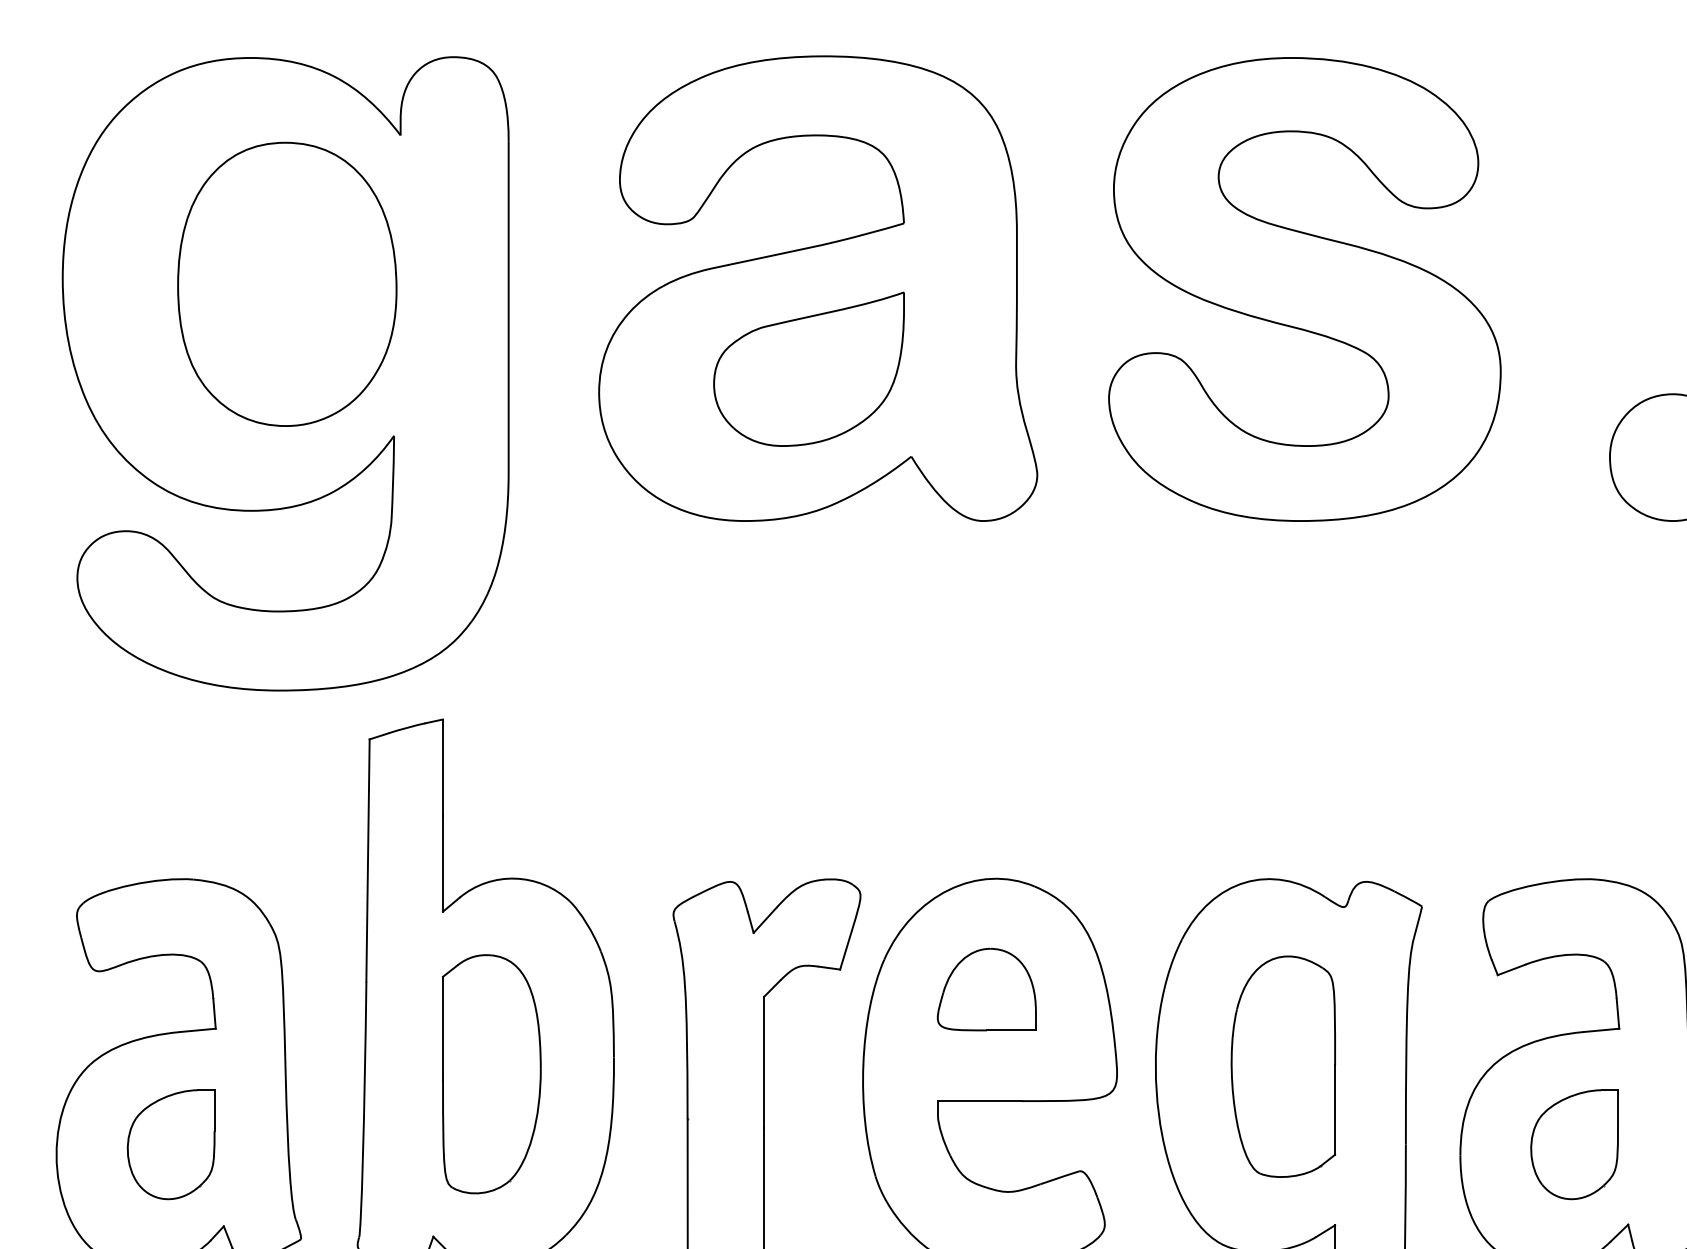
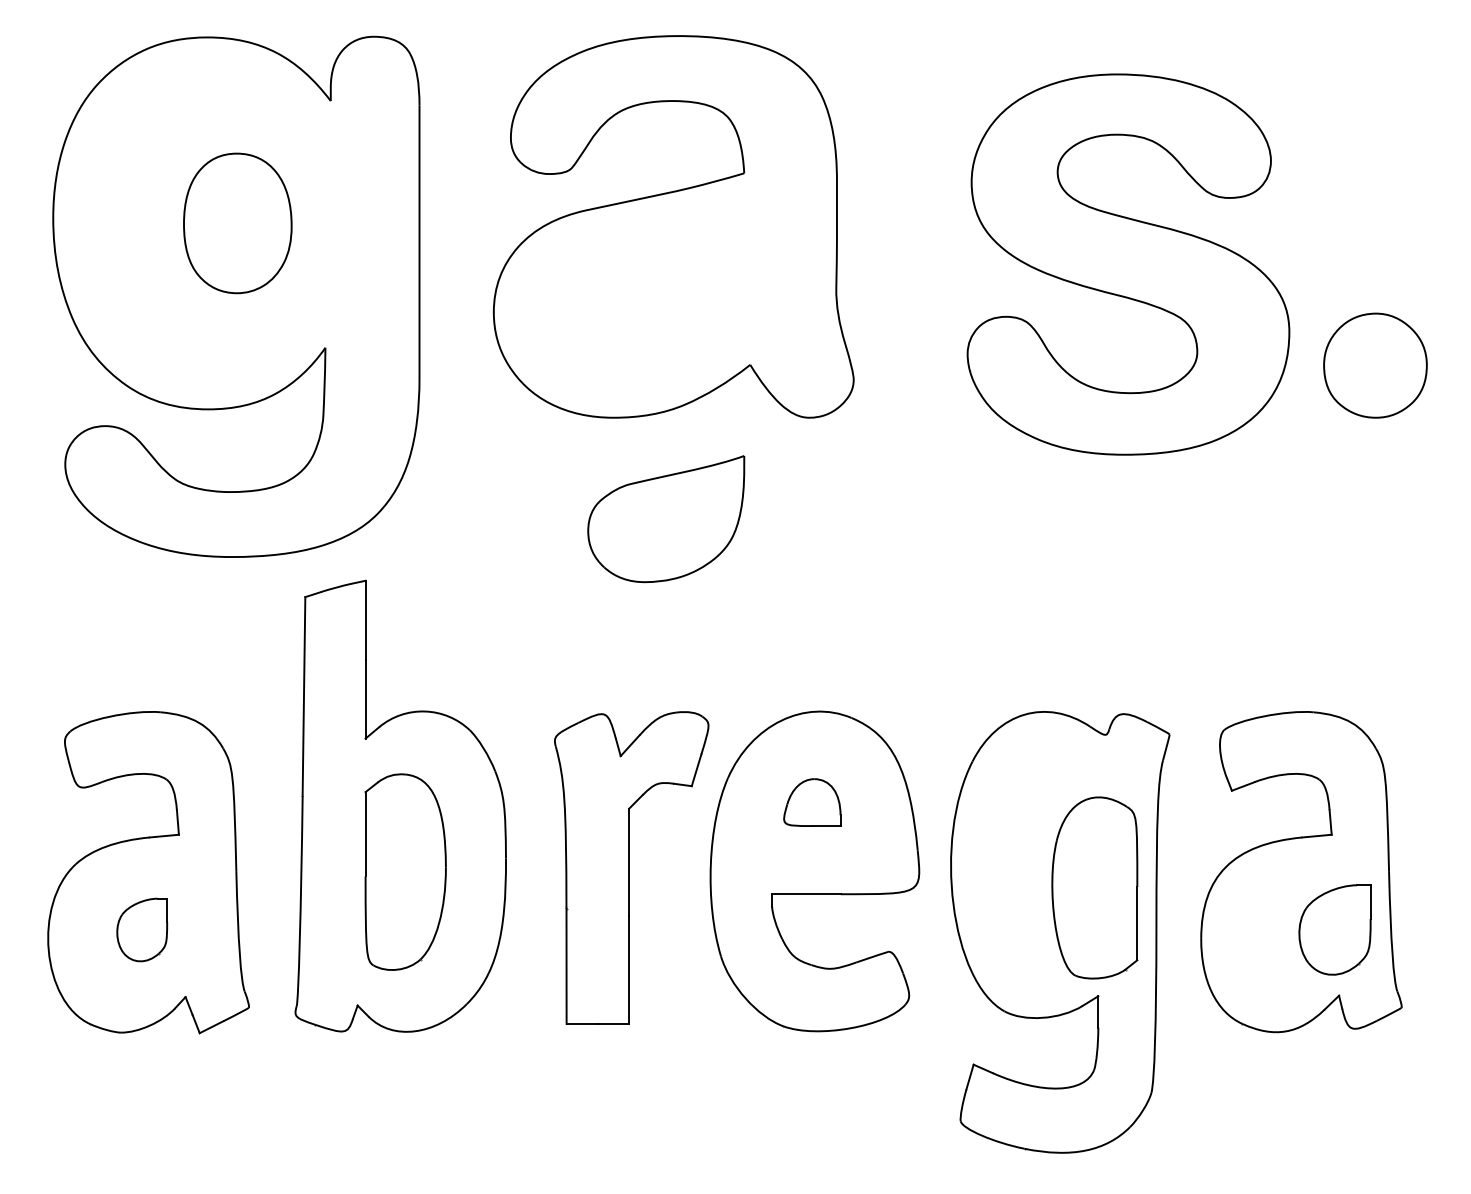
part: (287, 284) -> (237, 223), size x0.6
part: (1304, 289) -> (1128, 264), moved
part: (809, 369) -> (666, 519), moved
part: (987, 989) -> (812, 802), size x0.7
part: (1282, 1066) -> (1094, 887), moved
part: (170, 1144) -> (141, 929), size x0.7
part: (1573, 1144) -> (1334, 929), moved

